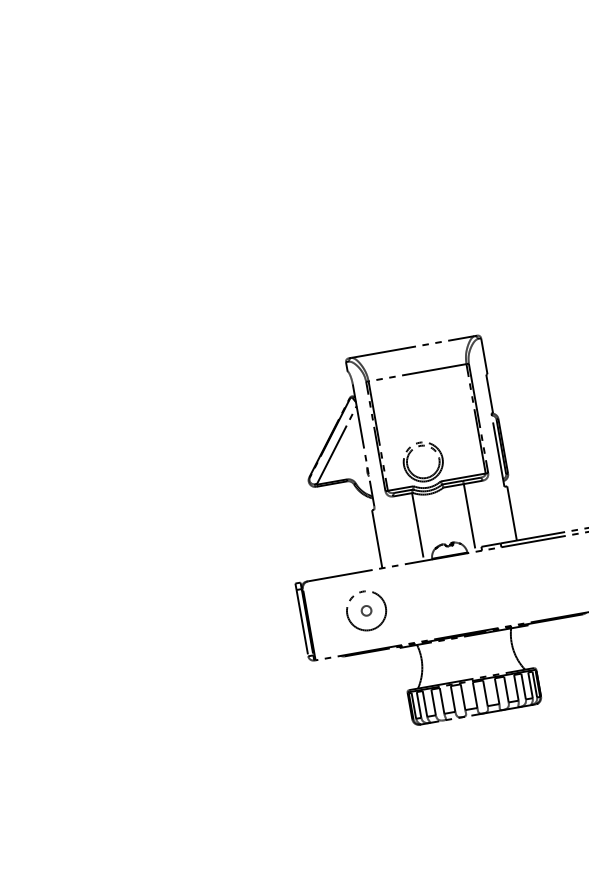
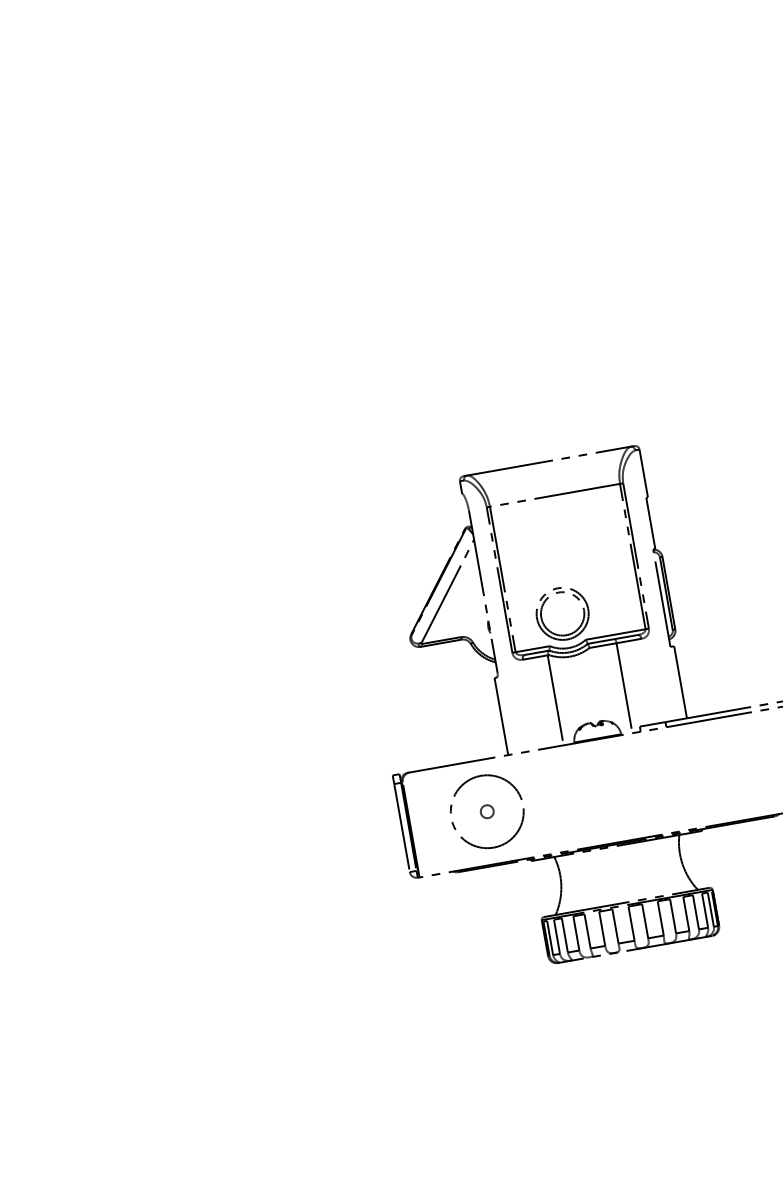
circle: (366, 610) -> (487, 811), size x1.4

